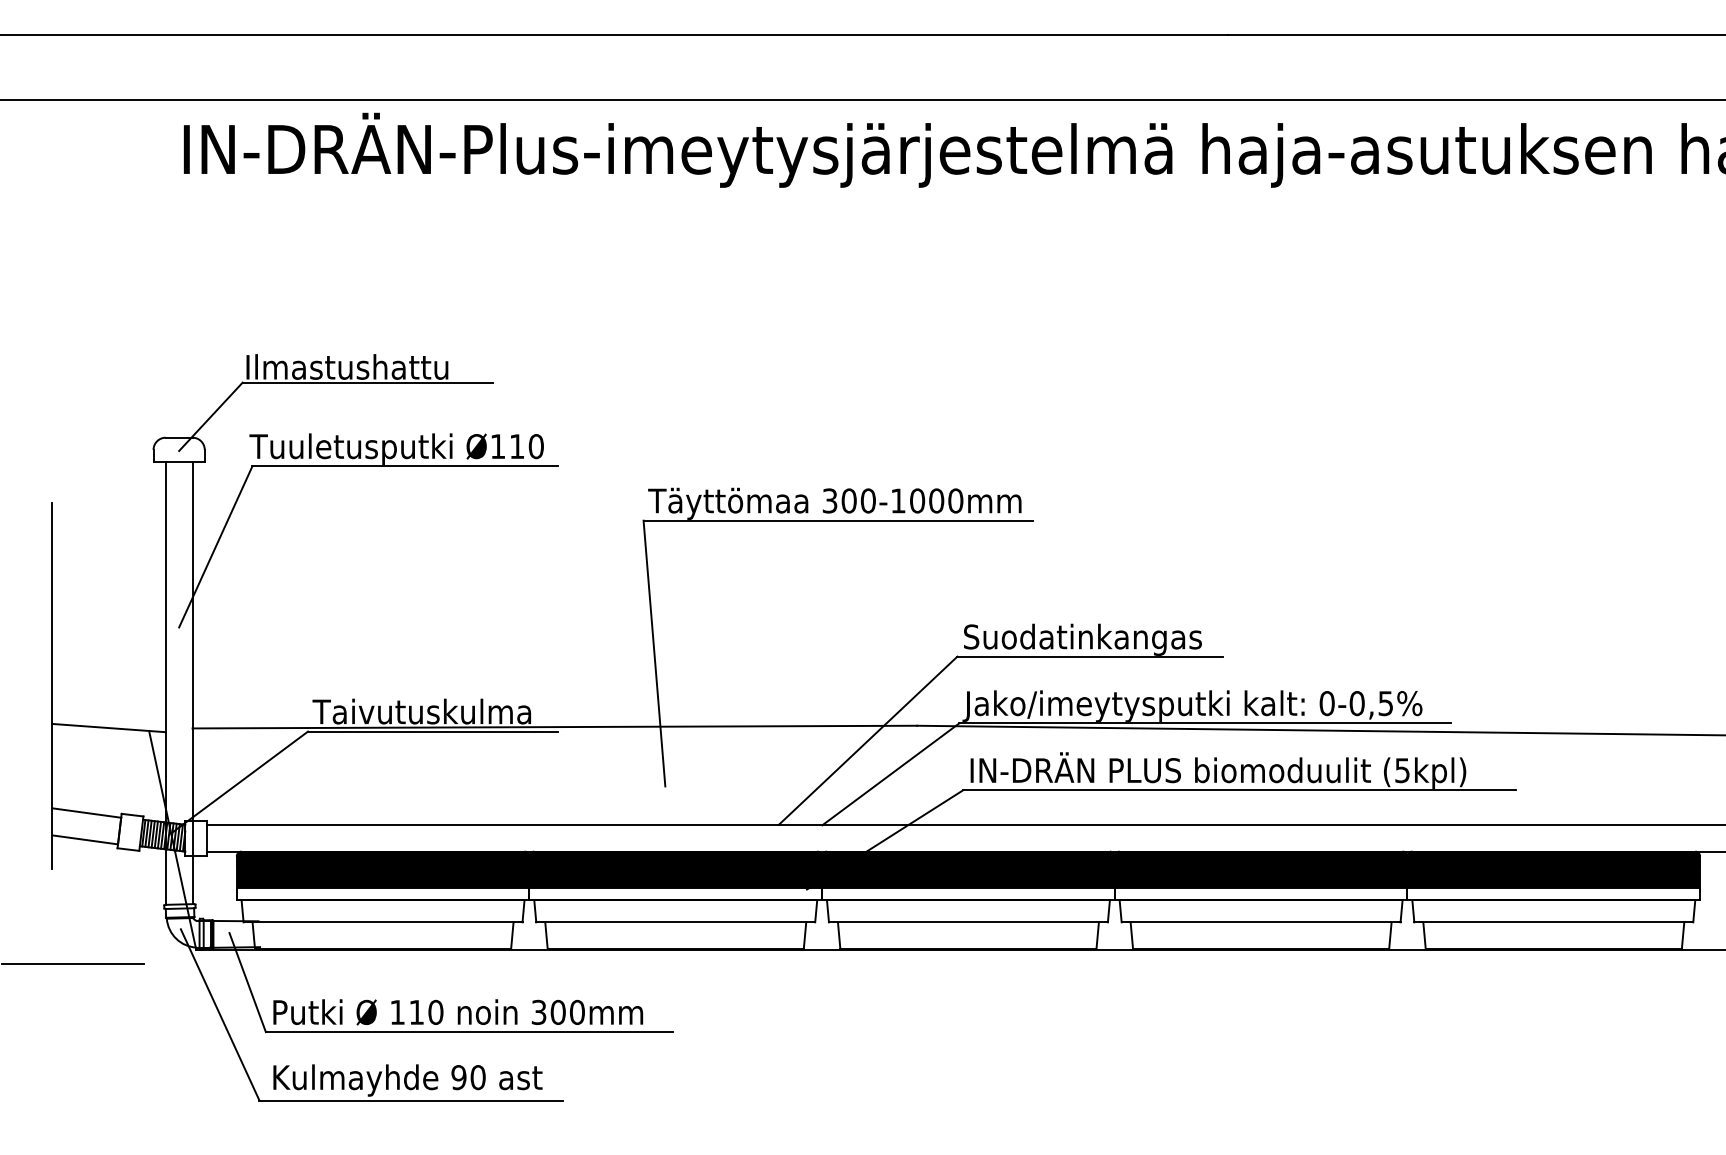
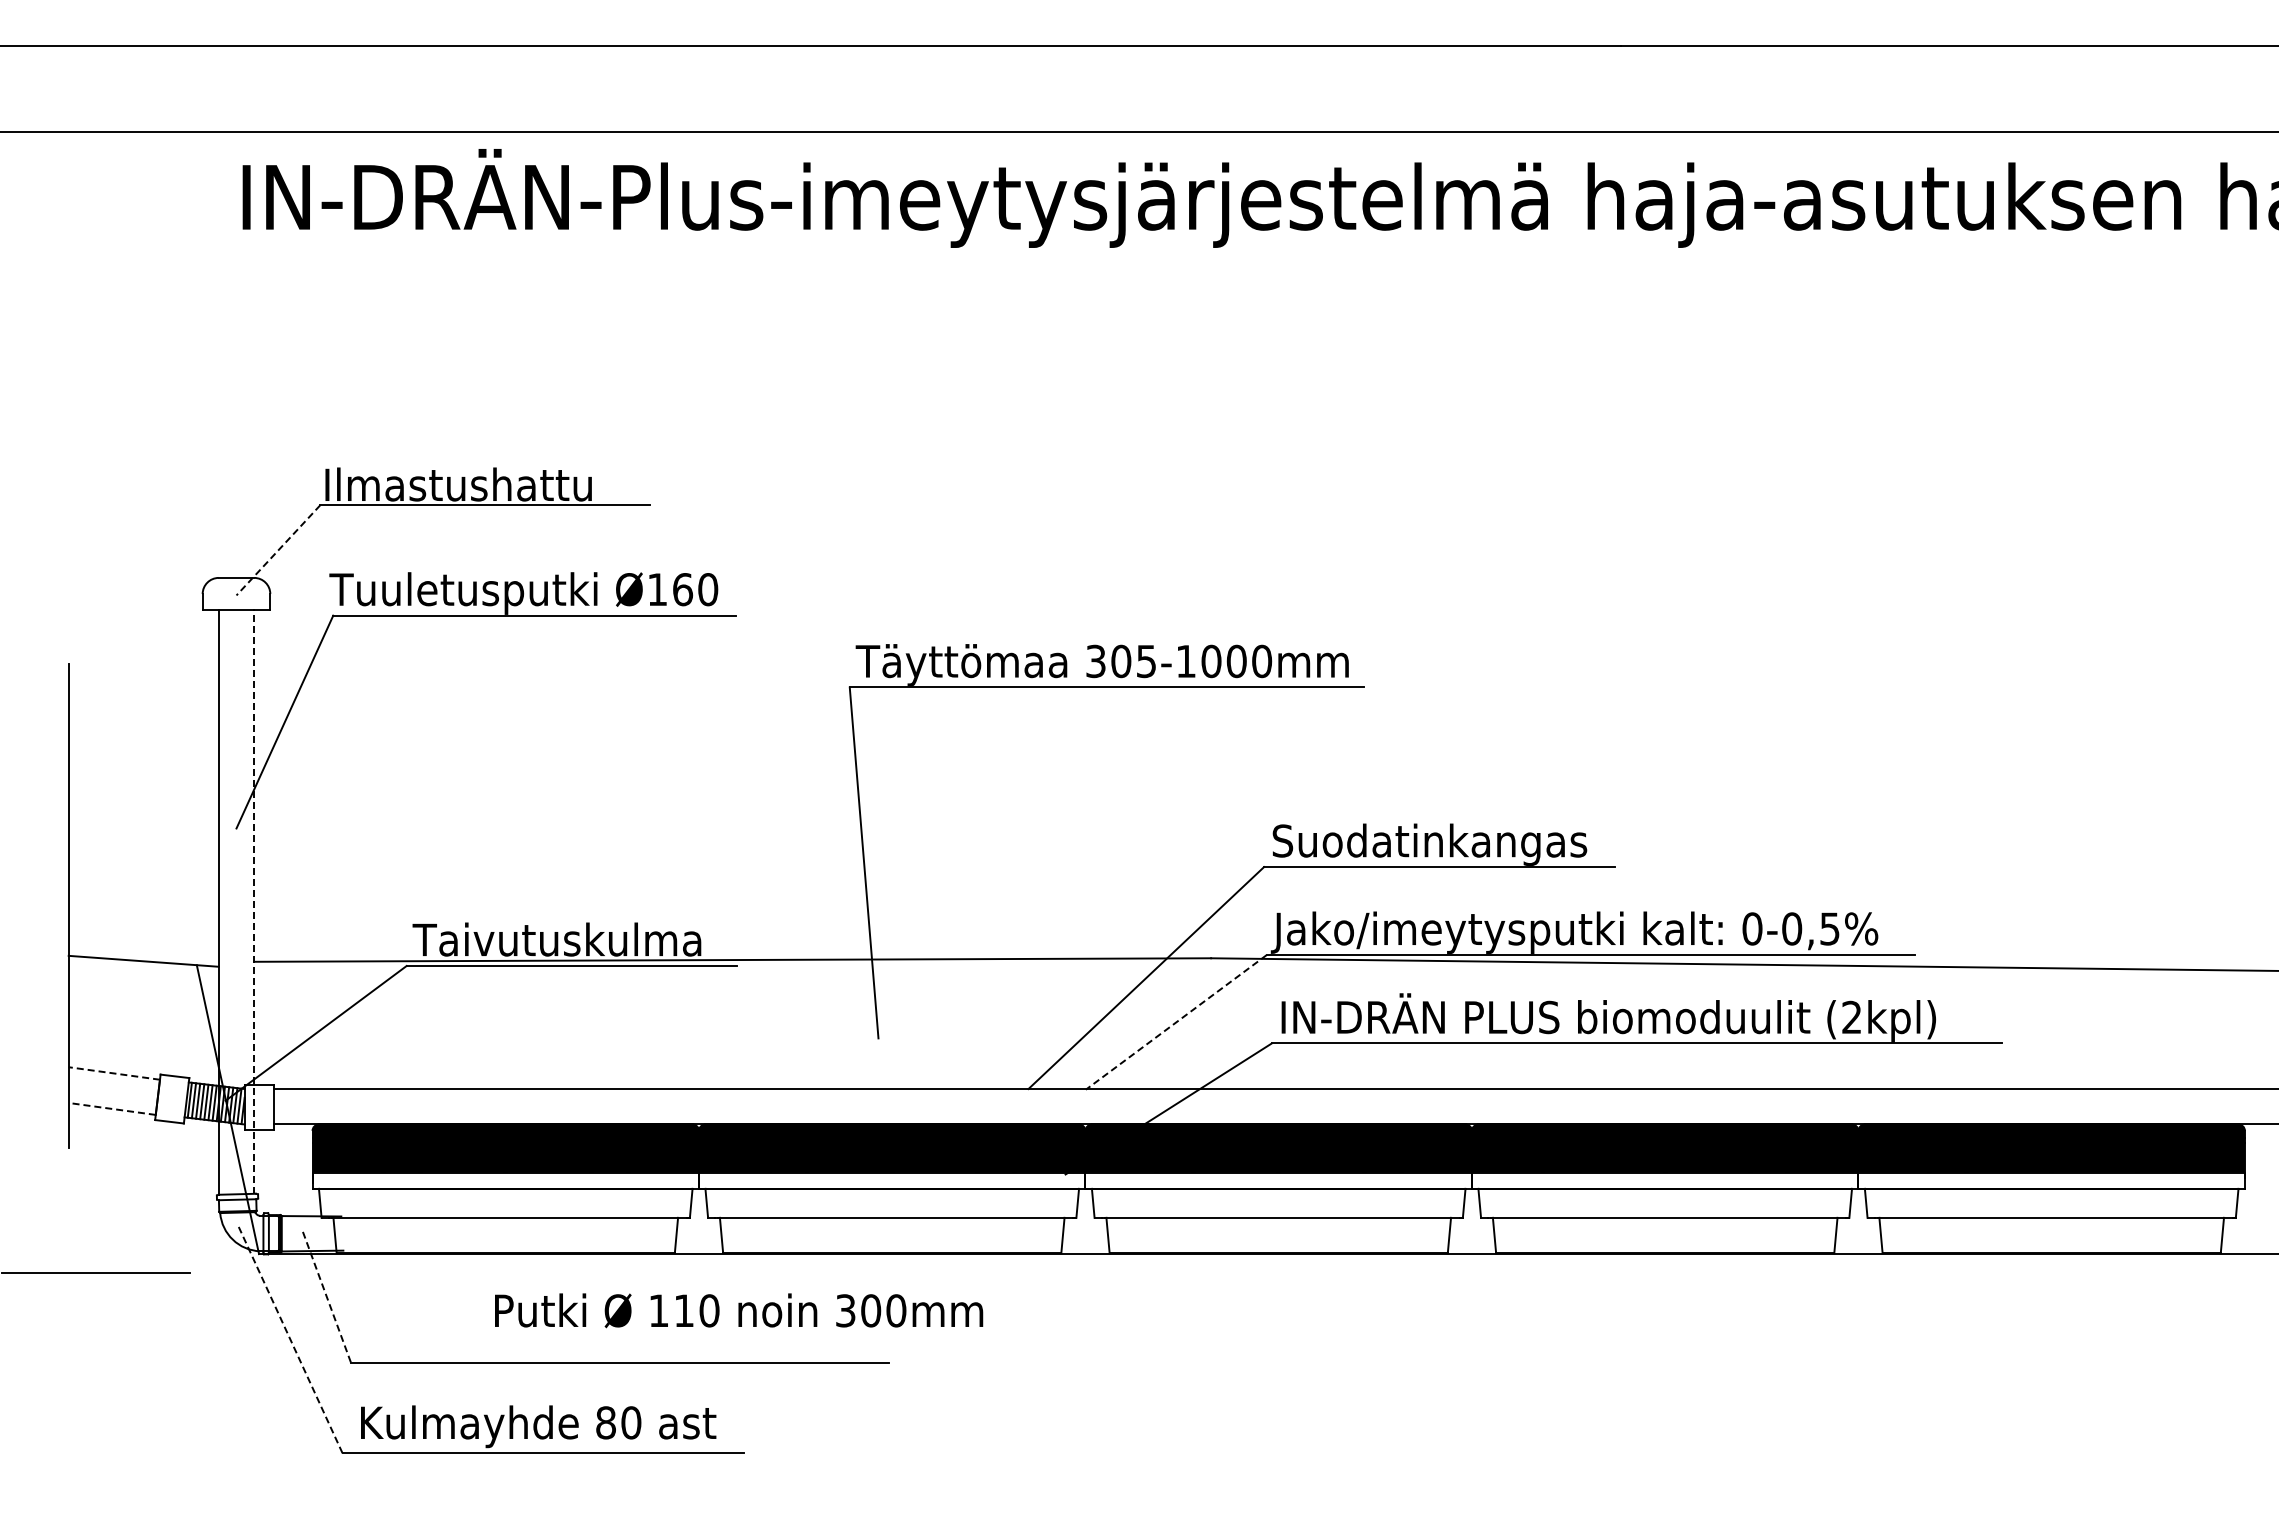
line: (210, 416) -> (278, 550), solid -> dashed
text: (517, 446) -> (683, 589), Ø110 -> Ø160
text: (868, 501) -> (1146, 661), 300-1000mm -> 305-1000mm
line: (192, 683) -> (254, 902), solid -> dashed
text: (1402, 770) -> (1851, 1017), (5kpl) -> (2kpl)
line: (891, 774) -> (1176, 1022), solid -> dashed
line: (86, 813) -> (113, 1073), solid -> dashed
line: (85, 839) -> (112, 1108), solid -> dashed
line: (248, 982) -> (327, 1297), solid -> dashed
text: (458, 1012) -> (739, 1310), moved
line: (220, 1014) -> (290, 1339), solid -> dashed
text: (458, 1077) -> (605, 1422), 90 -> 80

